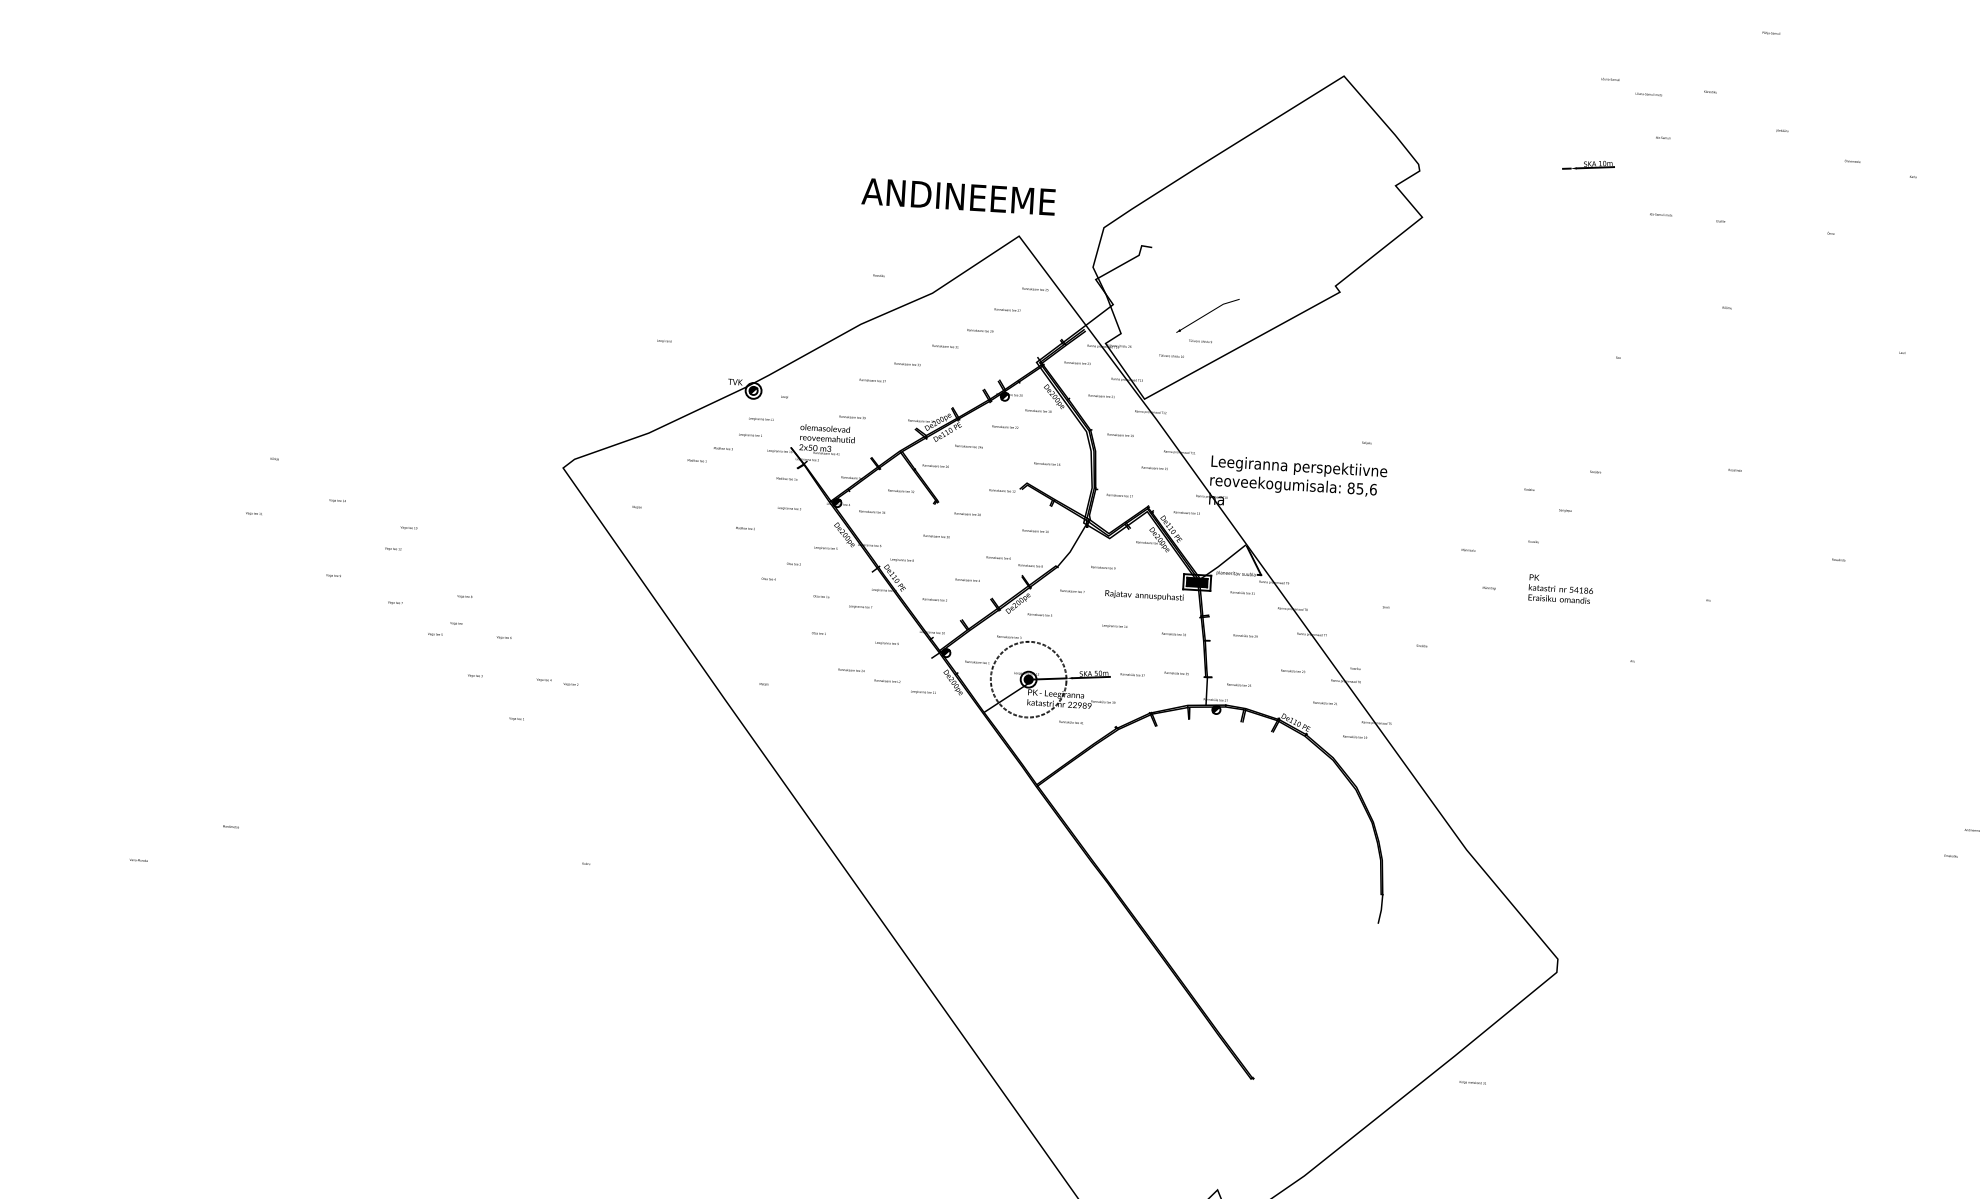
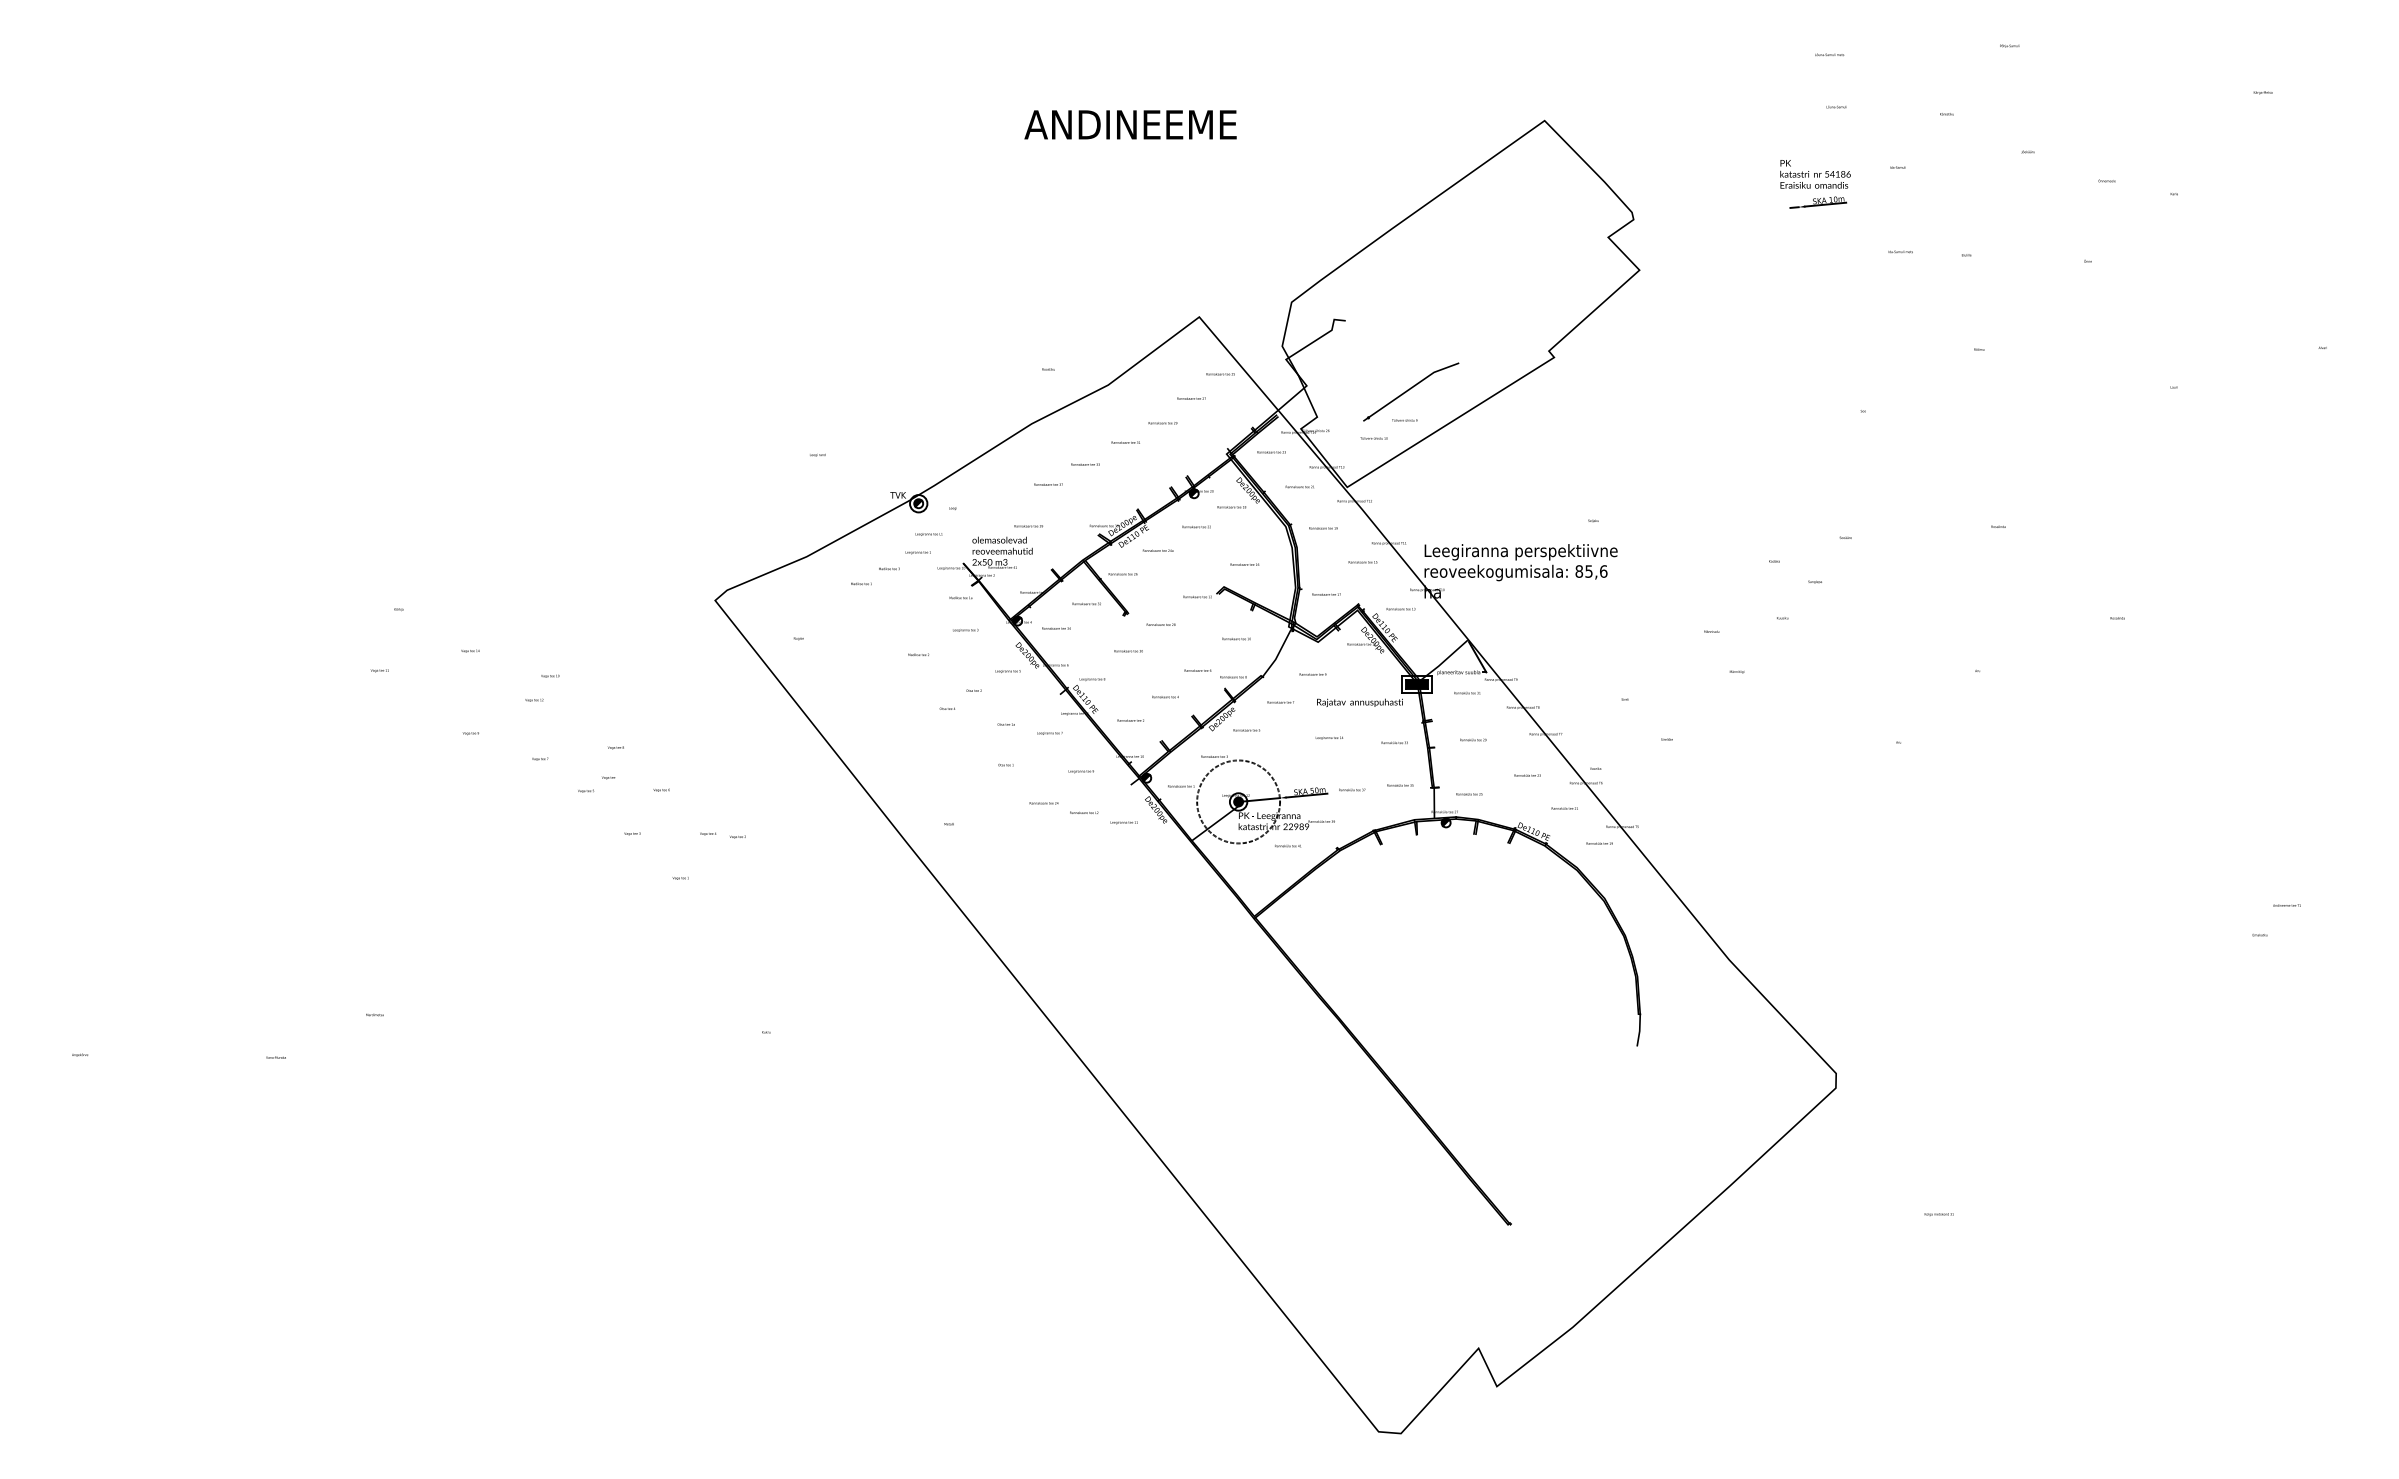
text: (1648, 94) -> (1829, 54), moved
text: (958, 196) -> (1130, 124), moved
part: (1208, 315) -> (1411, 391), size x1.43
text: (1560, 589) -> (1815, 174), moved
text: (1472, 1082) -> (1938, 1214), moved

